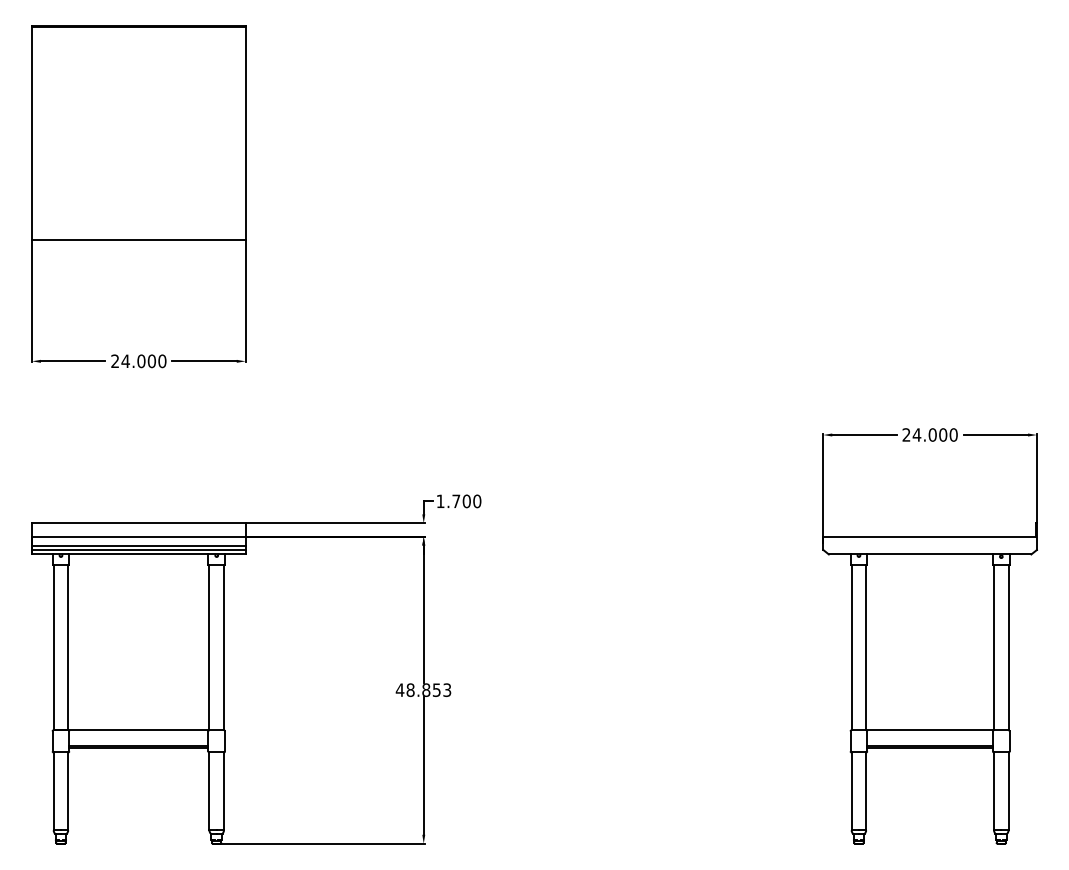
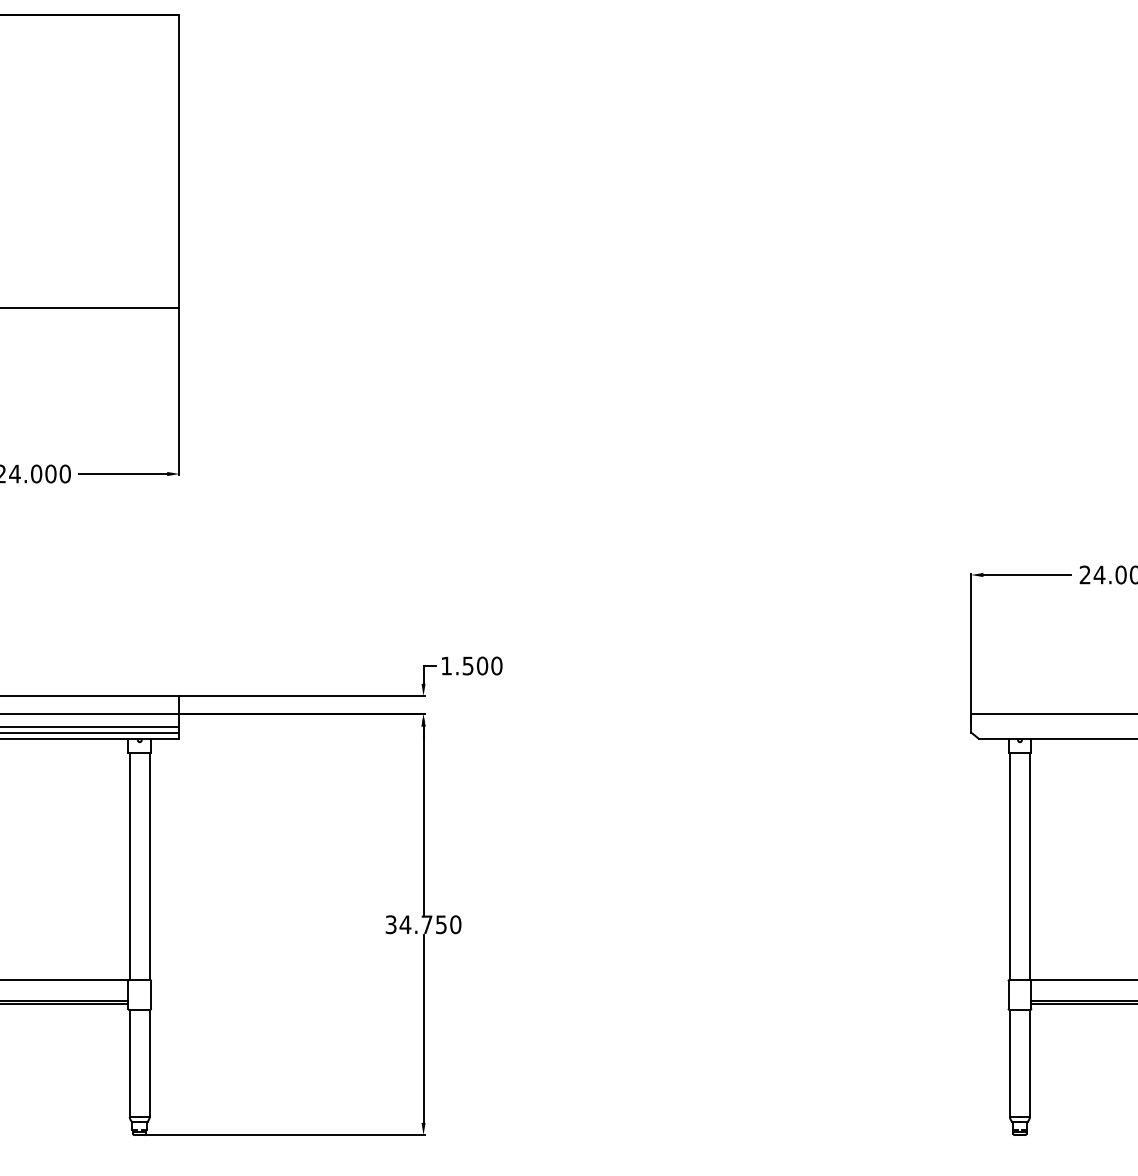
text: (456, 501) -> (468, 666), 1.700 -> 1.500
text: (423, 689) -> (423, 923), 48.853 -> 34.750

